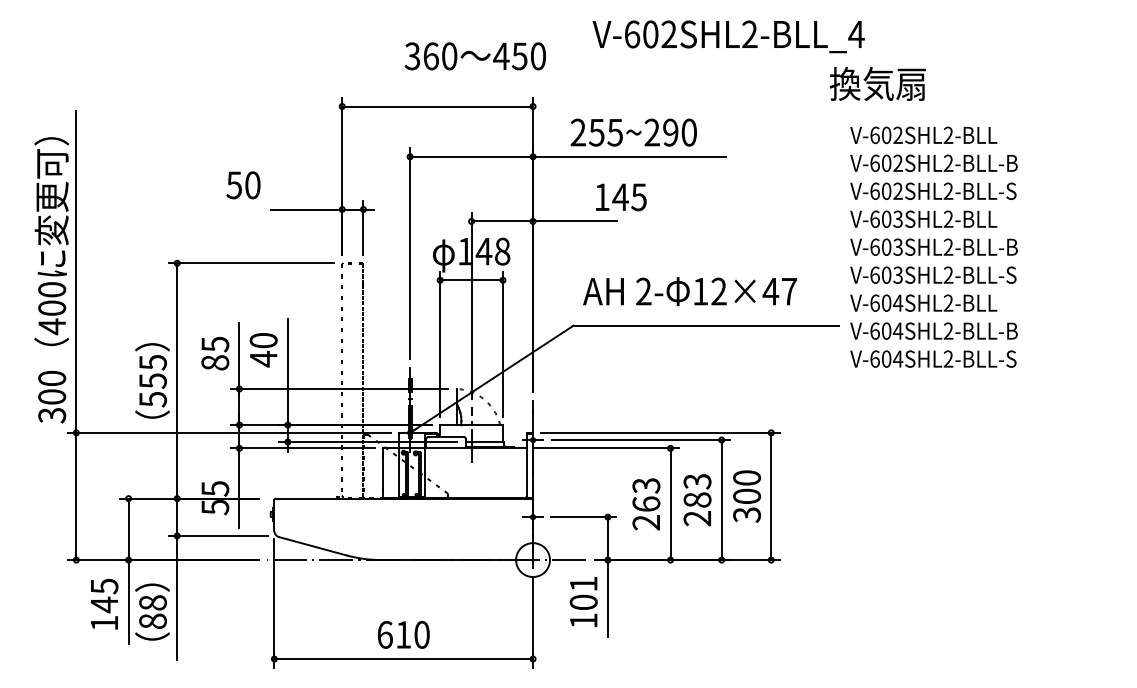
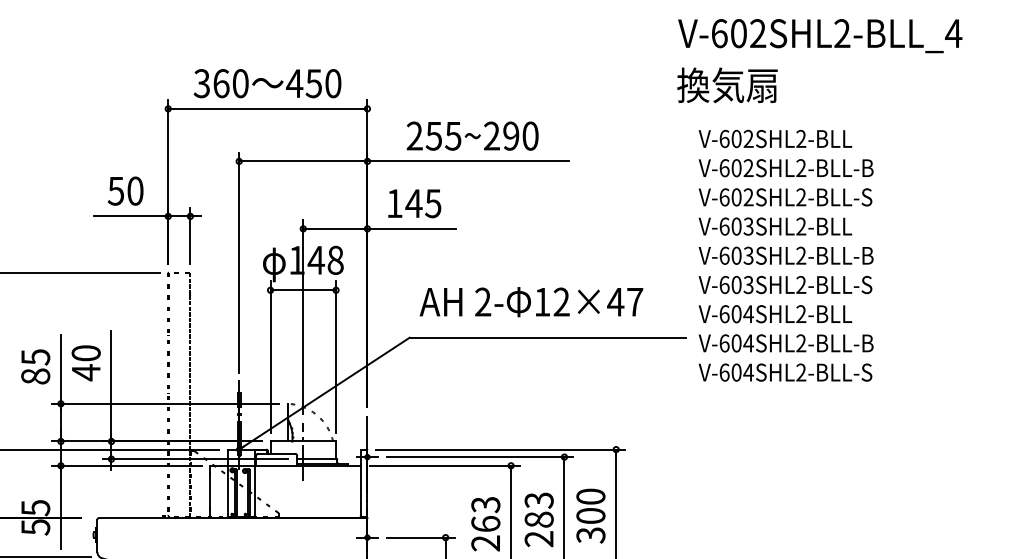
text: (728, 36) -> (820, 35), moved
text: (474, 56) -> (266, 83), moved
text: (243, 185) -> (125, 191), moved
text: (621, 197) -> (414, 203), moved

